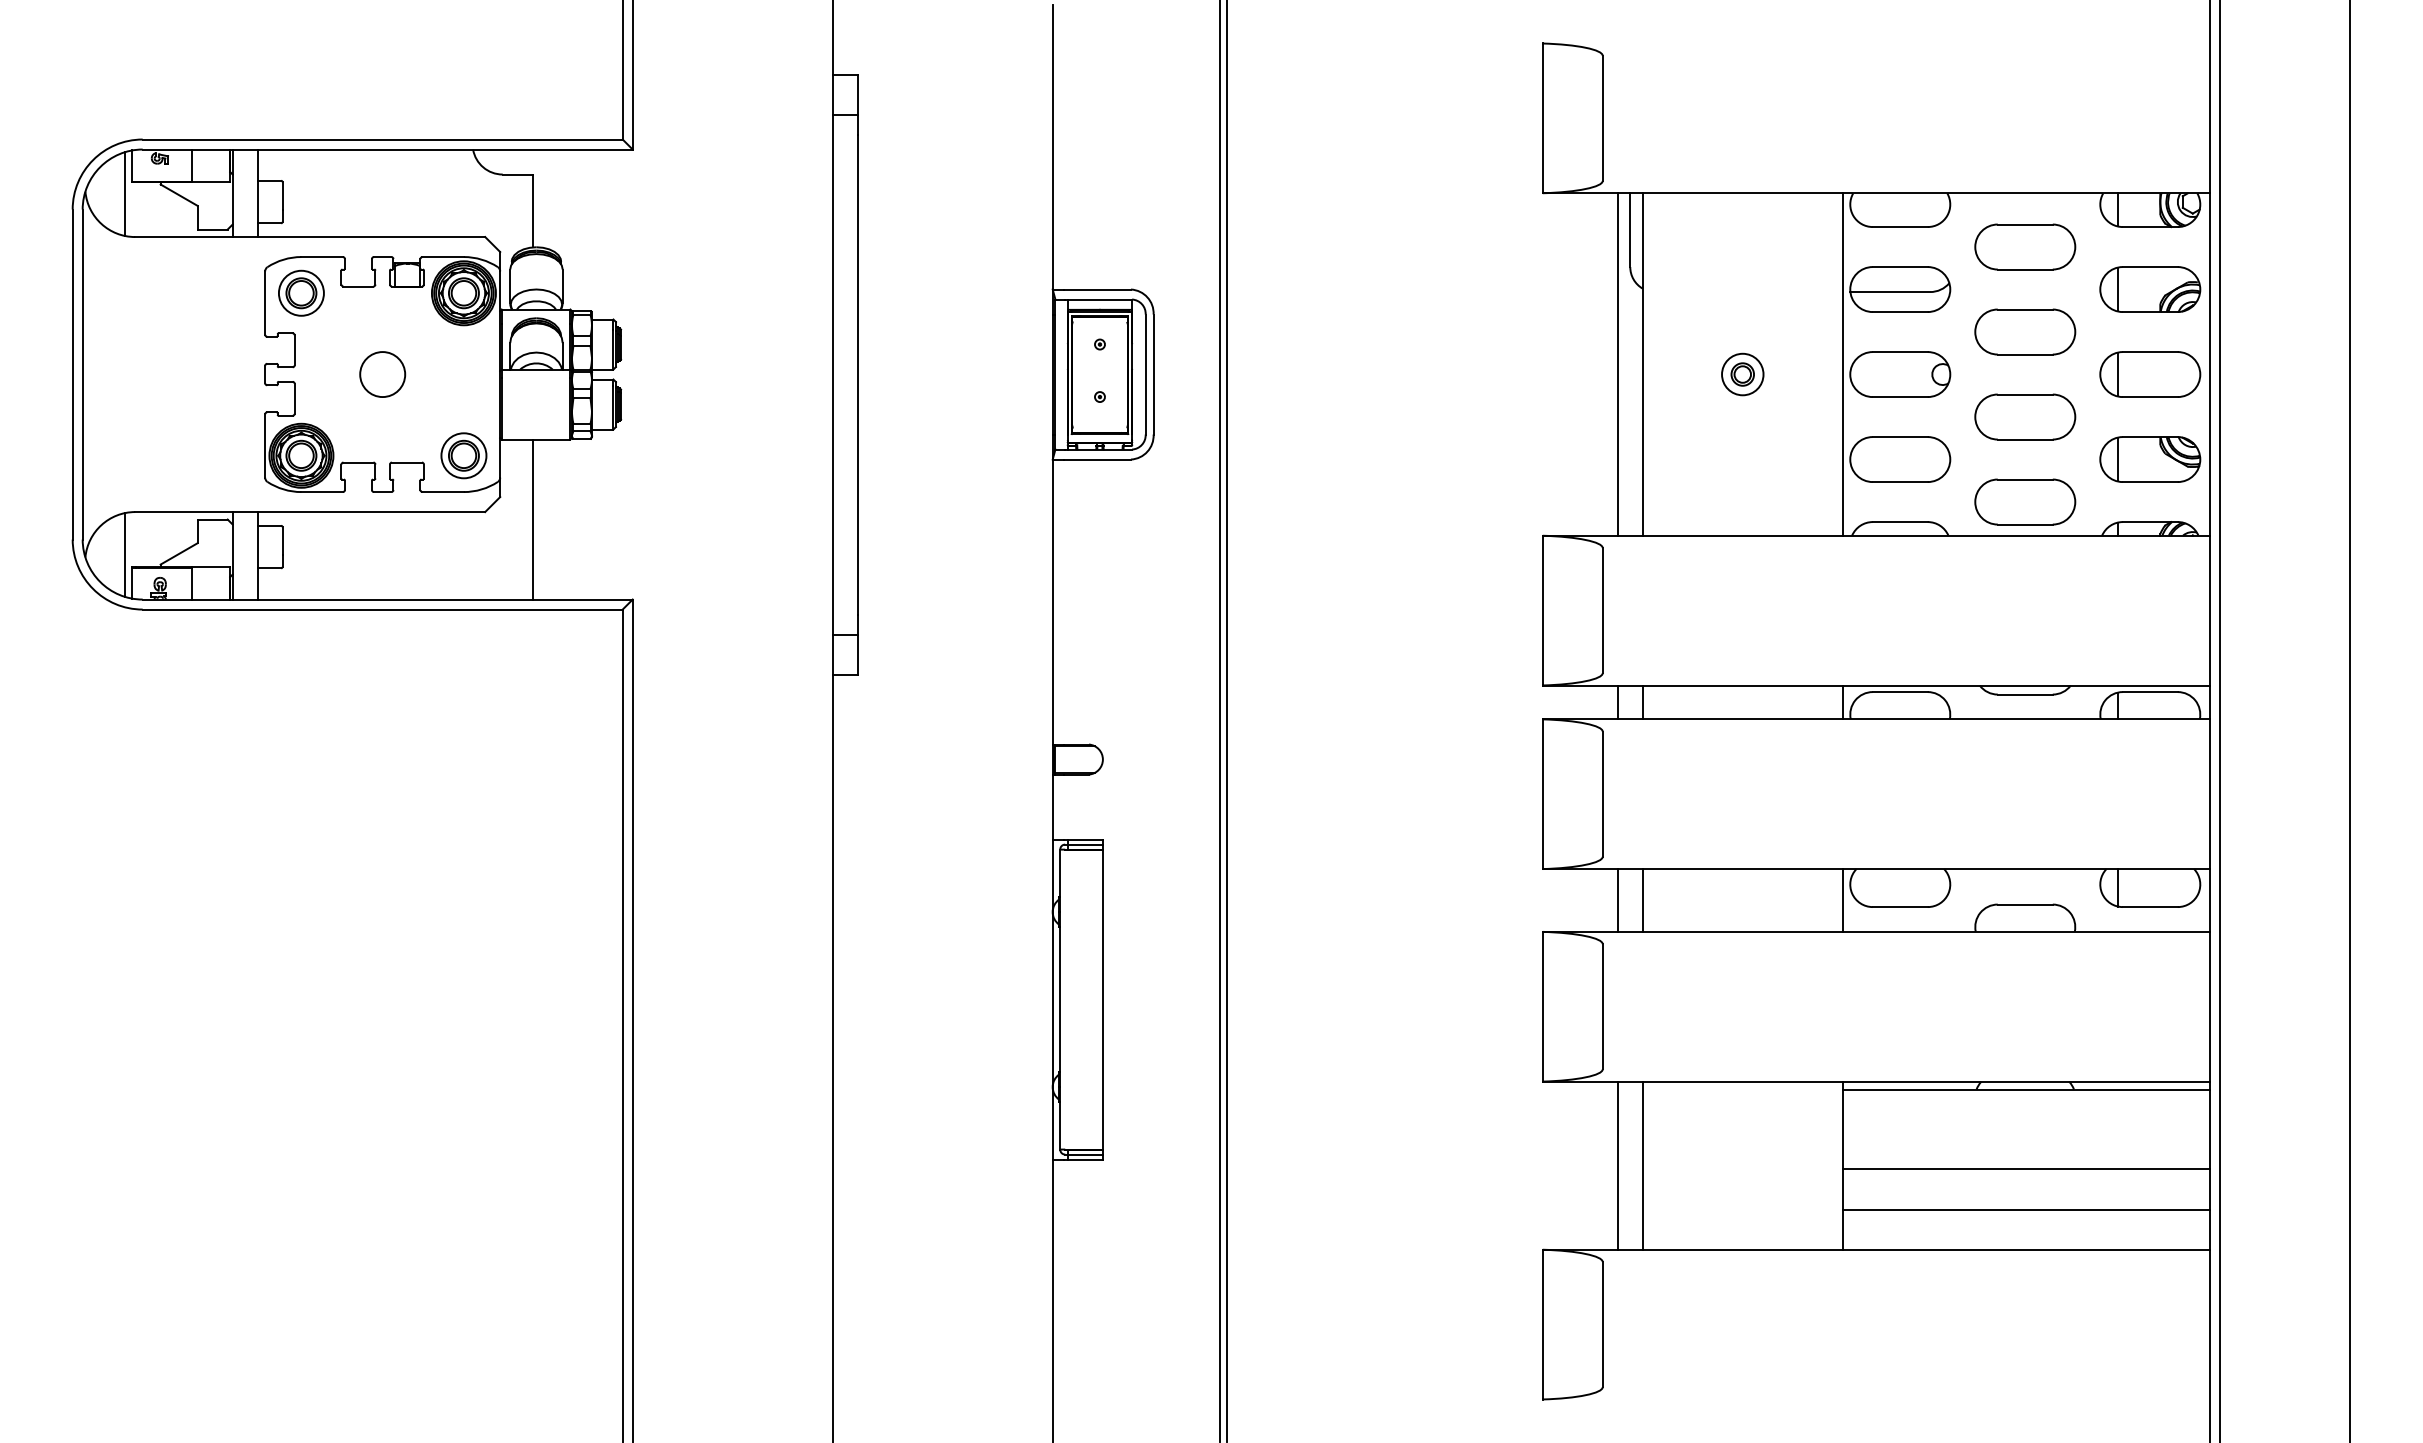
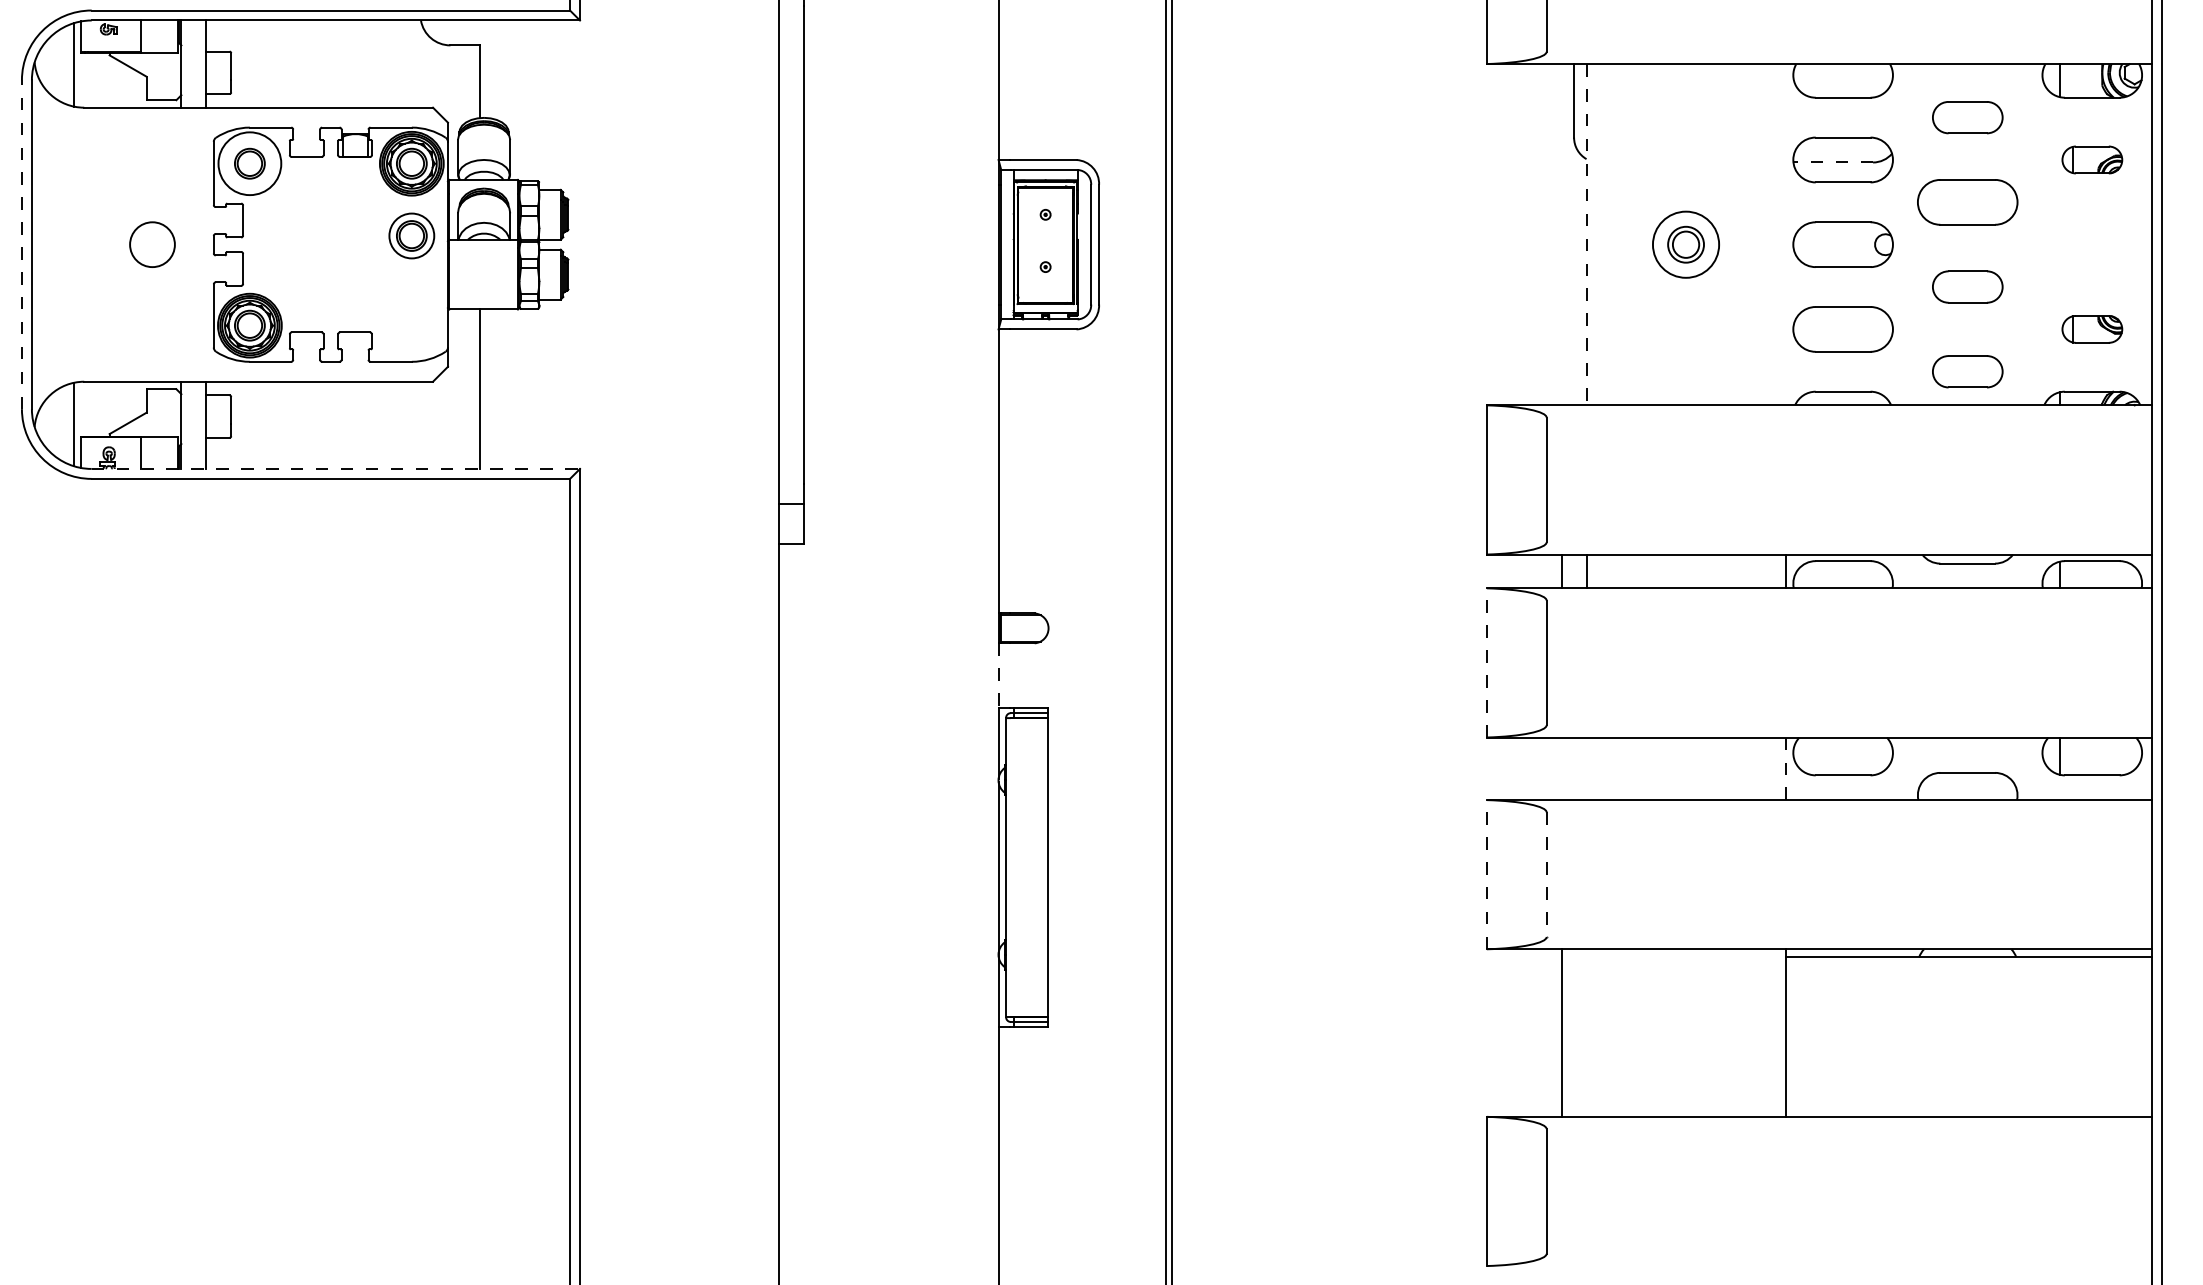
part: (2025, 246) -> (1967, 117), size x0.7
part: (2150, 289) -> (2092, 159), size x0.6
circle: (300, 292) -> (248, 162), size x1.4
line: (1890, 292) -> (1833, 162), solid -> dashed
line: (1617, 364) -> (1561, 234), removed
line: (1842, 364) -> (1785, 234), removed
line: (1642, 365) -> (1586, 235), solid -> dashed
line: (72, 374) -> (21, 244), solid -> dashed
circle: (382, 374) -> (152, 244), moved
part: (1742, 374) -> (1685, 244), size x1.6
part: (2150, 374) -> (2092, 244), removed
part: (2025, 416) -> (1967, 286), size x0.7
part: (463, 455) -> (411, 235), moved
part: (2150, 459) -> (2092, 329), size x0.6
part: (2025, 501) -> (1967, 371), size x0.7
line: (388, 599) -> (336, 468), solid -> dashed
line: (1542, 794) -> (1486, 663), solid -> dashed
line: (1052, 807) -> (998, 676), solid -> dashed
line: (1842, 899) -> (1785, 767), solid -> dashed
line: (1617, 900) -> (1561, 768), removed
line: (1642, 900) -> (1586, 768), removed
line: (1542, 1006) -> (1486, 874), solid -> dashed
line: (1602, 1006) -> (1546, 874), solid -> dashed
line: (1642, 1165) -> (1586, 1032), removed
line: (2026, 1169) -> (1968, 1036), removed
line: (2026, 1209) -> (1968, 1076), removed

